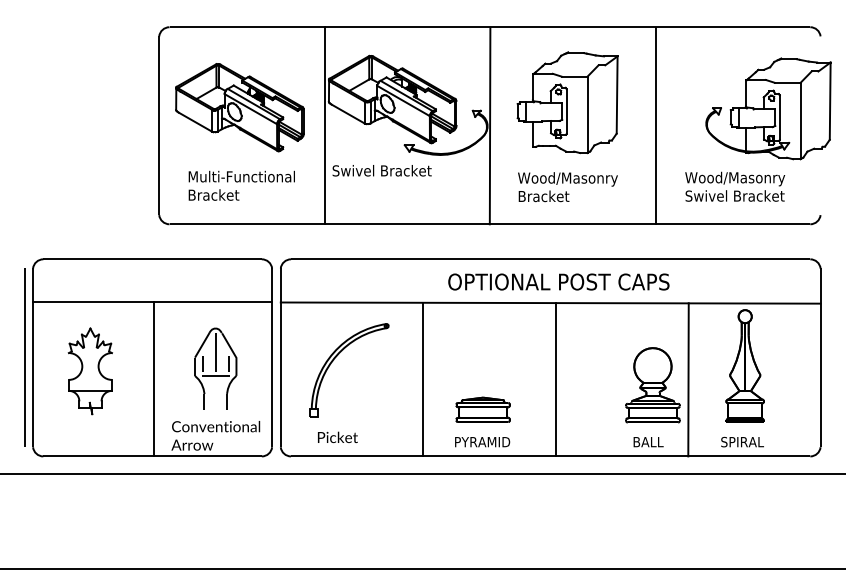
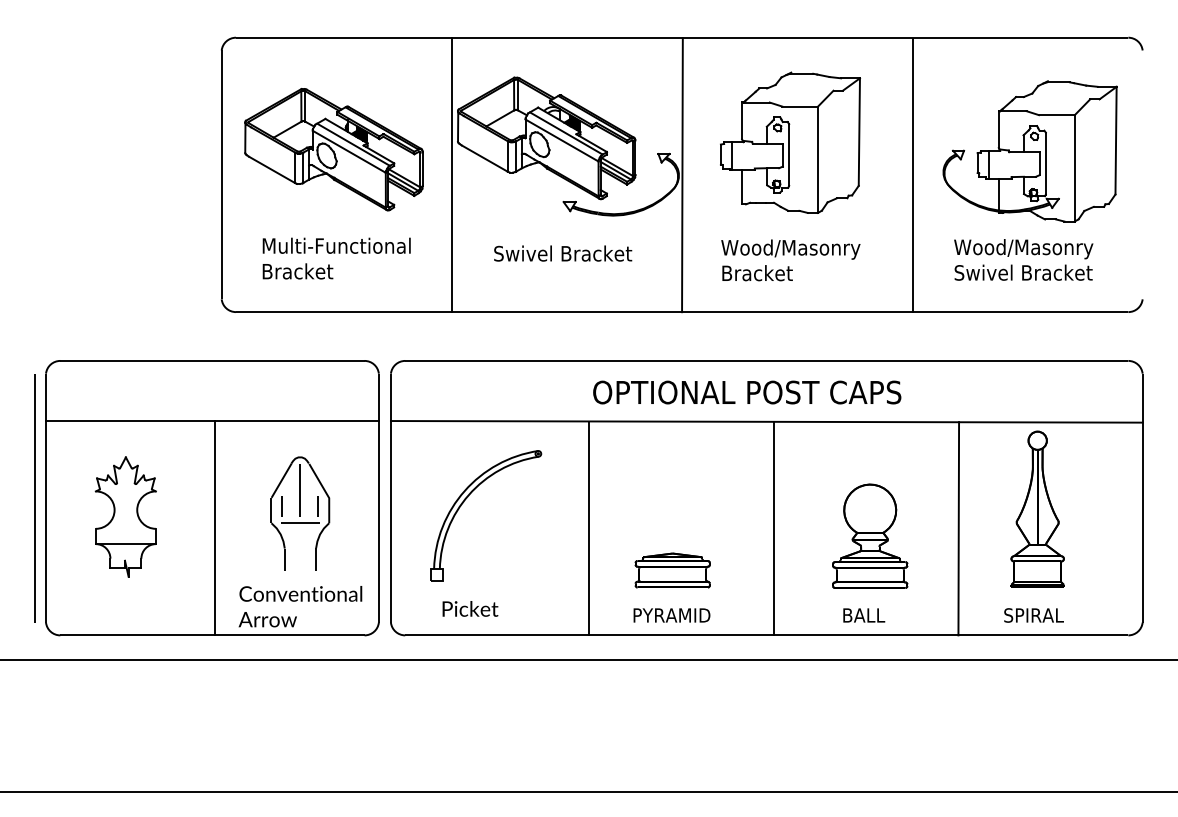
part: (768, 108) -> (1029, 151), moved
text: (382, 170) -> (563, 253), moved
text: (559, 282) -> (747, 392), moved
part: (653, 396) -> (870, 552), moved

